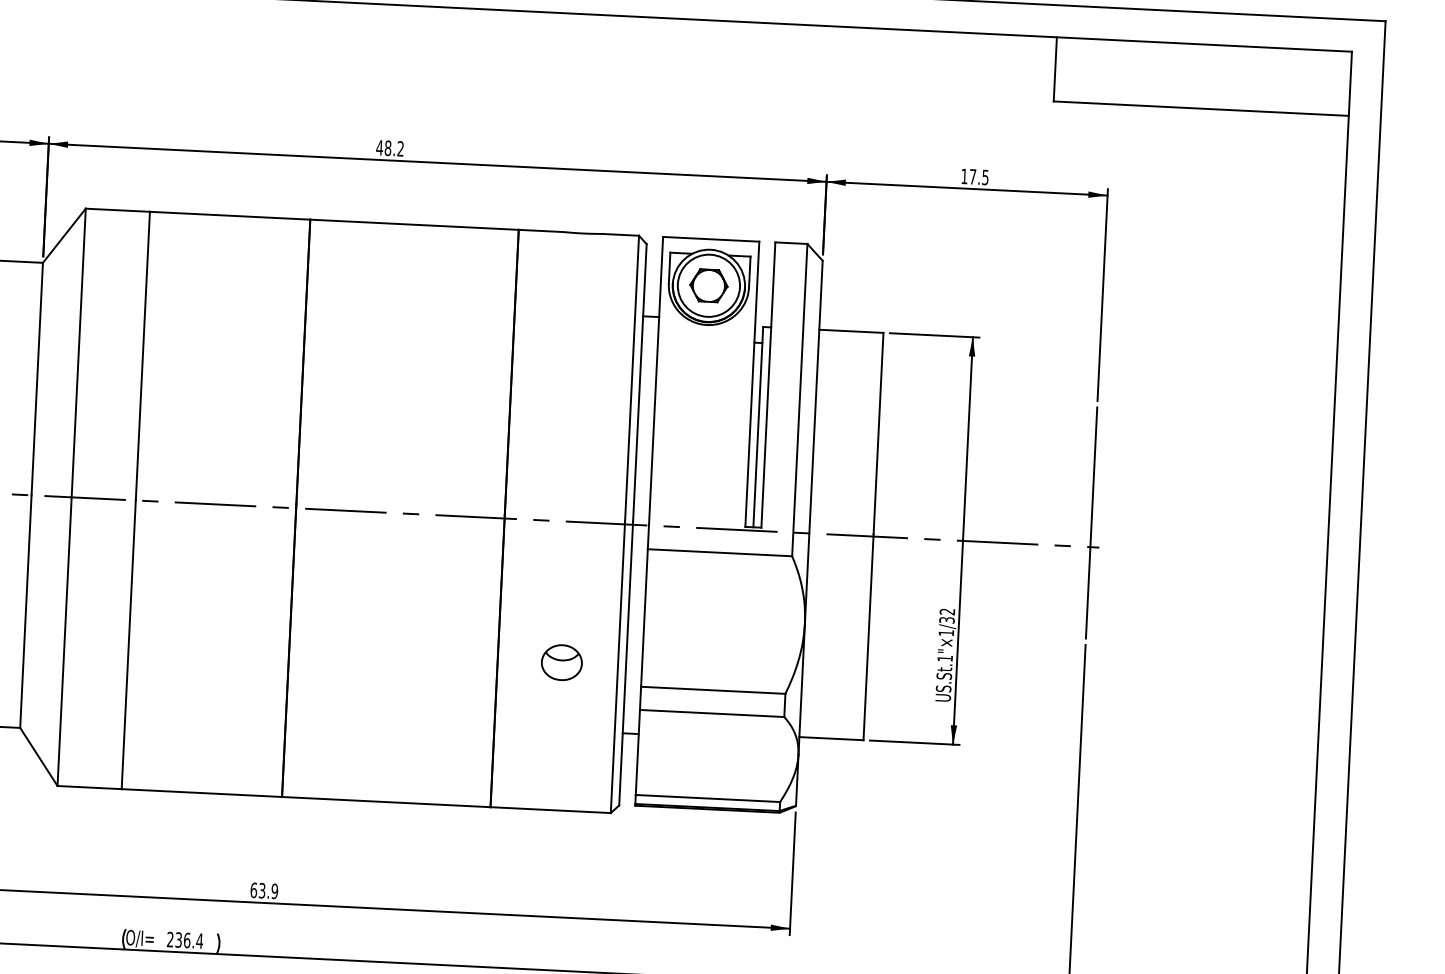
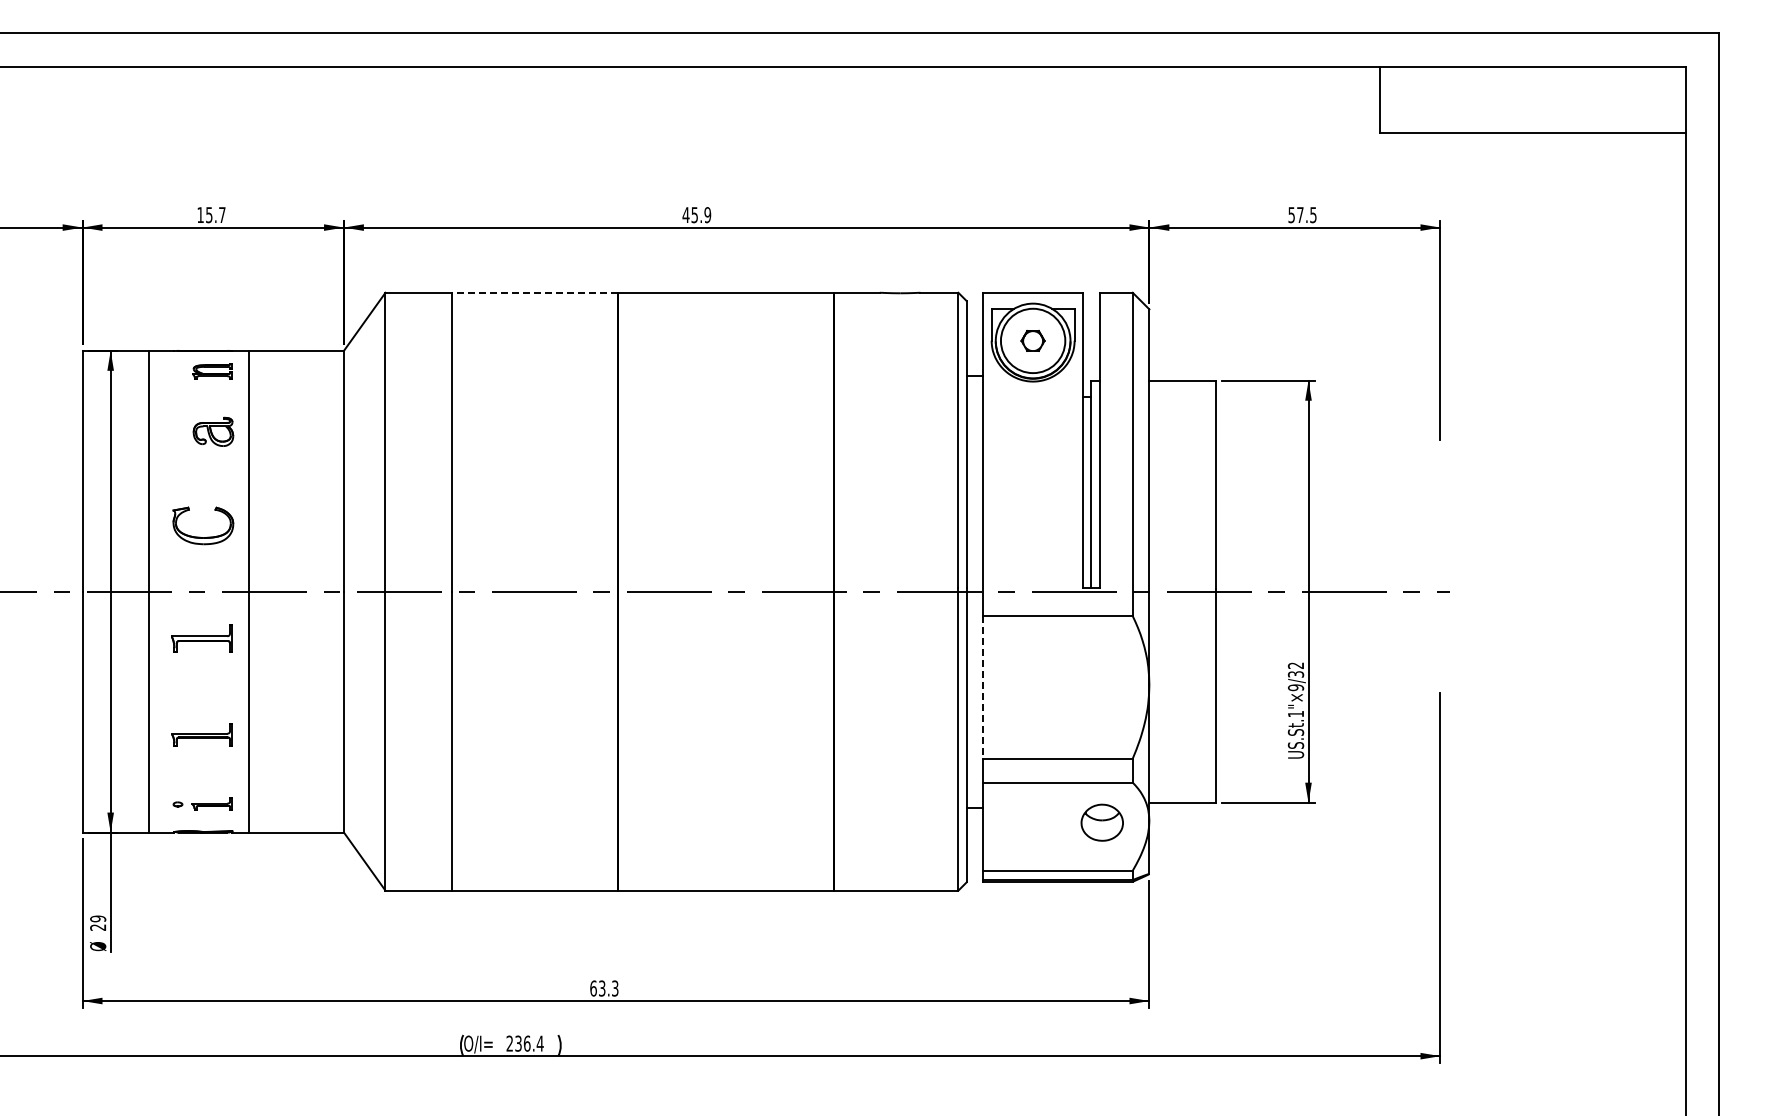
text: (394, 148) -> (701, 215), 48.2 -> 45.9
text: (964, 176) -> (1291, 215), 17.5 -> 57.5
line: (229, 215) -> (534, 292), solid -> dashed
part: (708, 285) -> (1032, 340), size x0.6
line: (1091, 522) -> (1440, 566), removed
line: (644, 618) -> (983, 687), solid -> dashed
text: (946, 632) -> (1296, 687), US.St.1"×1/32 -> US.St.1"×9/32
part: (561, 662) -> (1101, 822), moved
text: (274, 891) -> (614, 988), 63.9 -> 63.3

